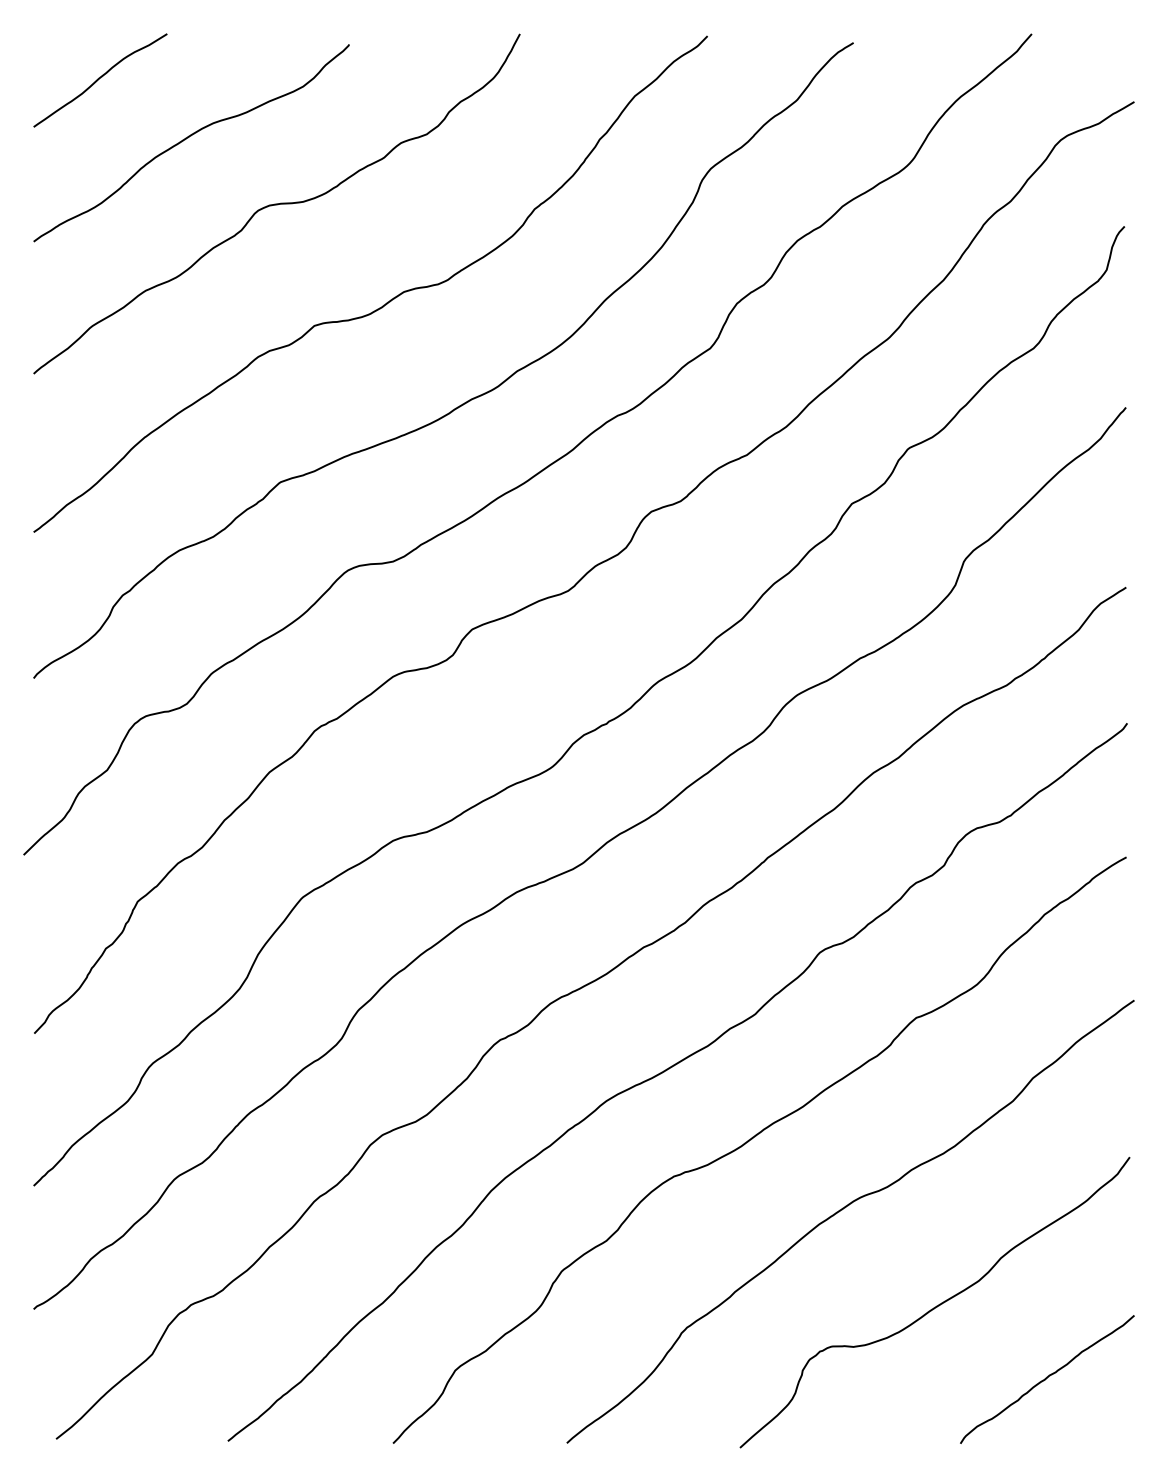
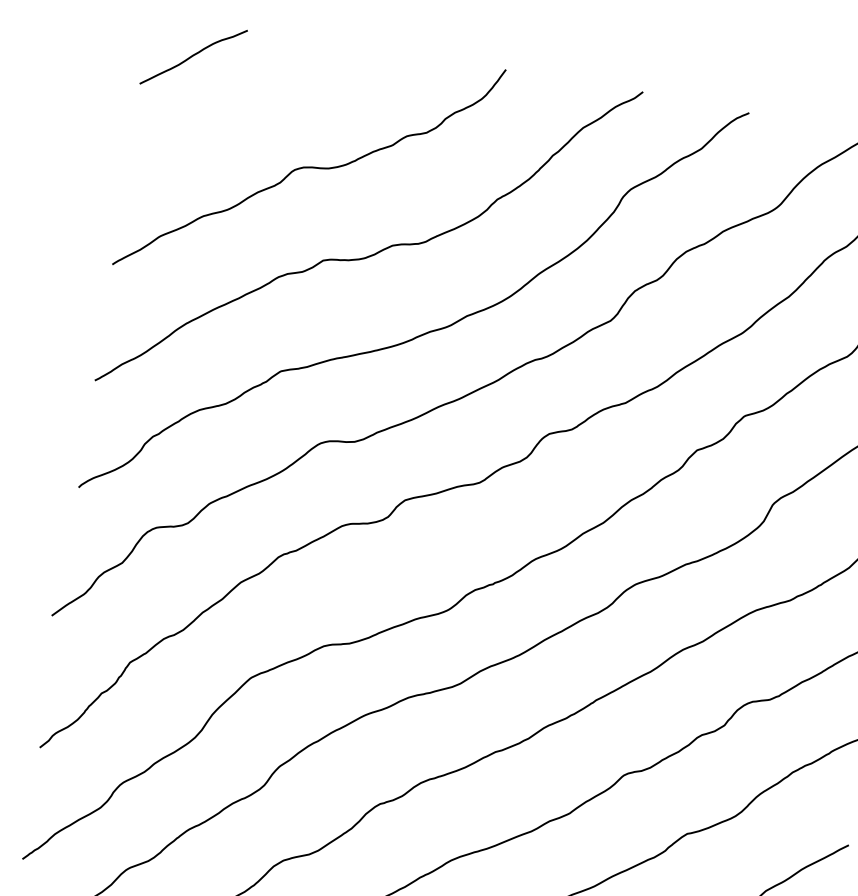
curve: (188, 138) -> (251, 109), removed

